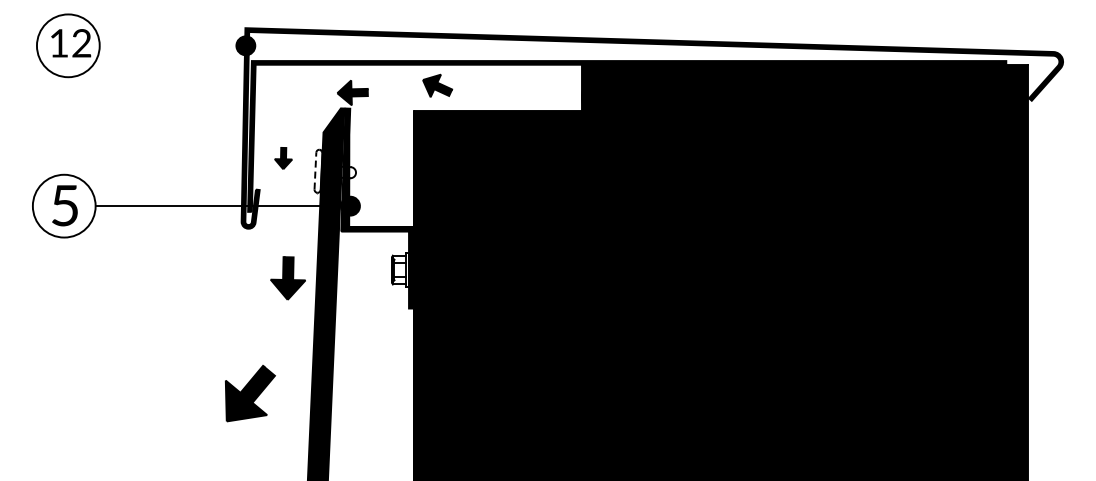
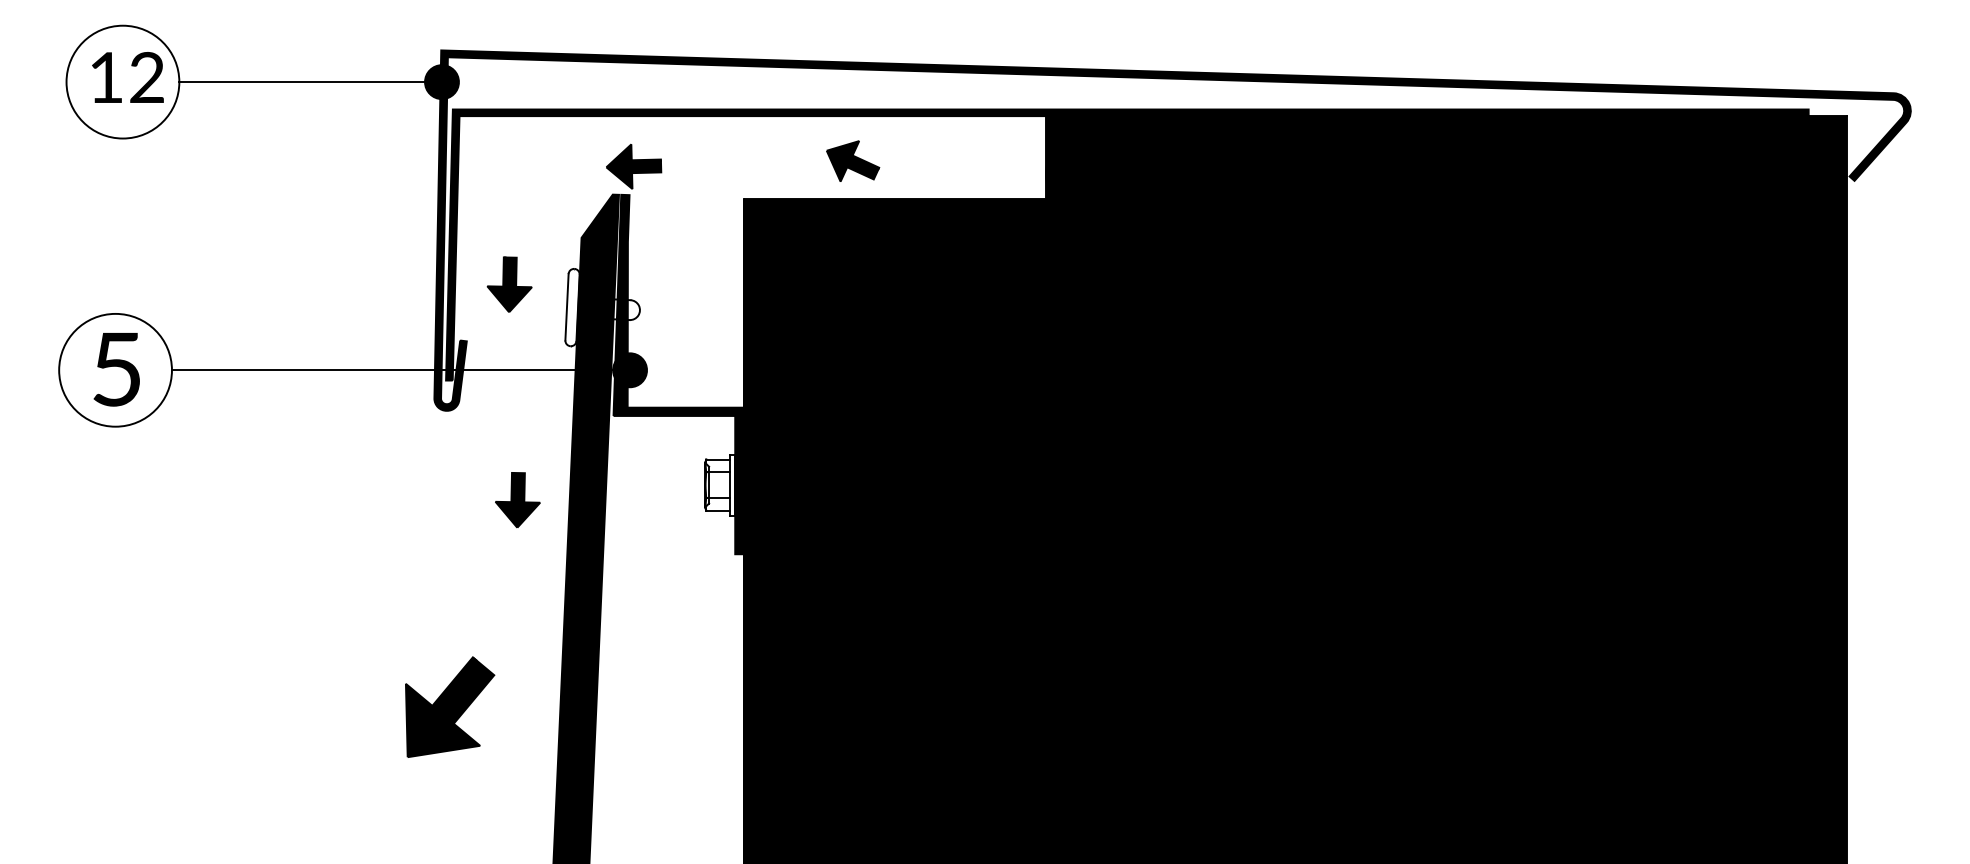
line: (172, 45) -> (310, 81), added
part: (437, 85) -> (852, 160), moved
part: (283, 158) -> (509, 284), size x1.43
line: (315, 170) -> (567, 306), dashed -> solid
part: (287, 278) -> (516, 500), size x0.71

